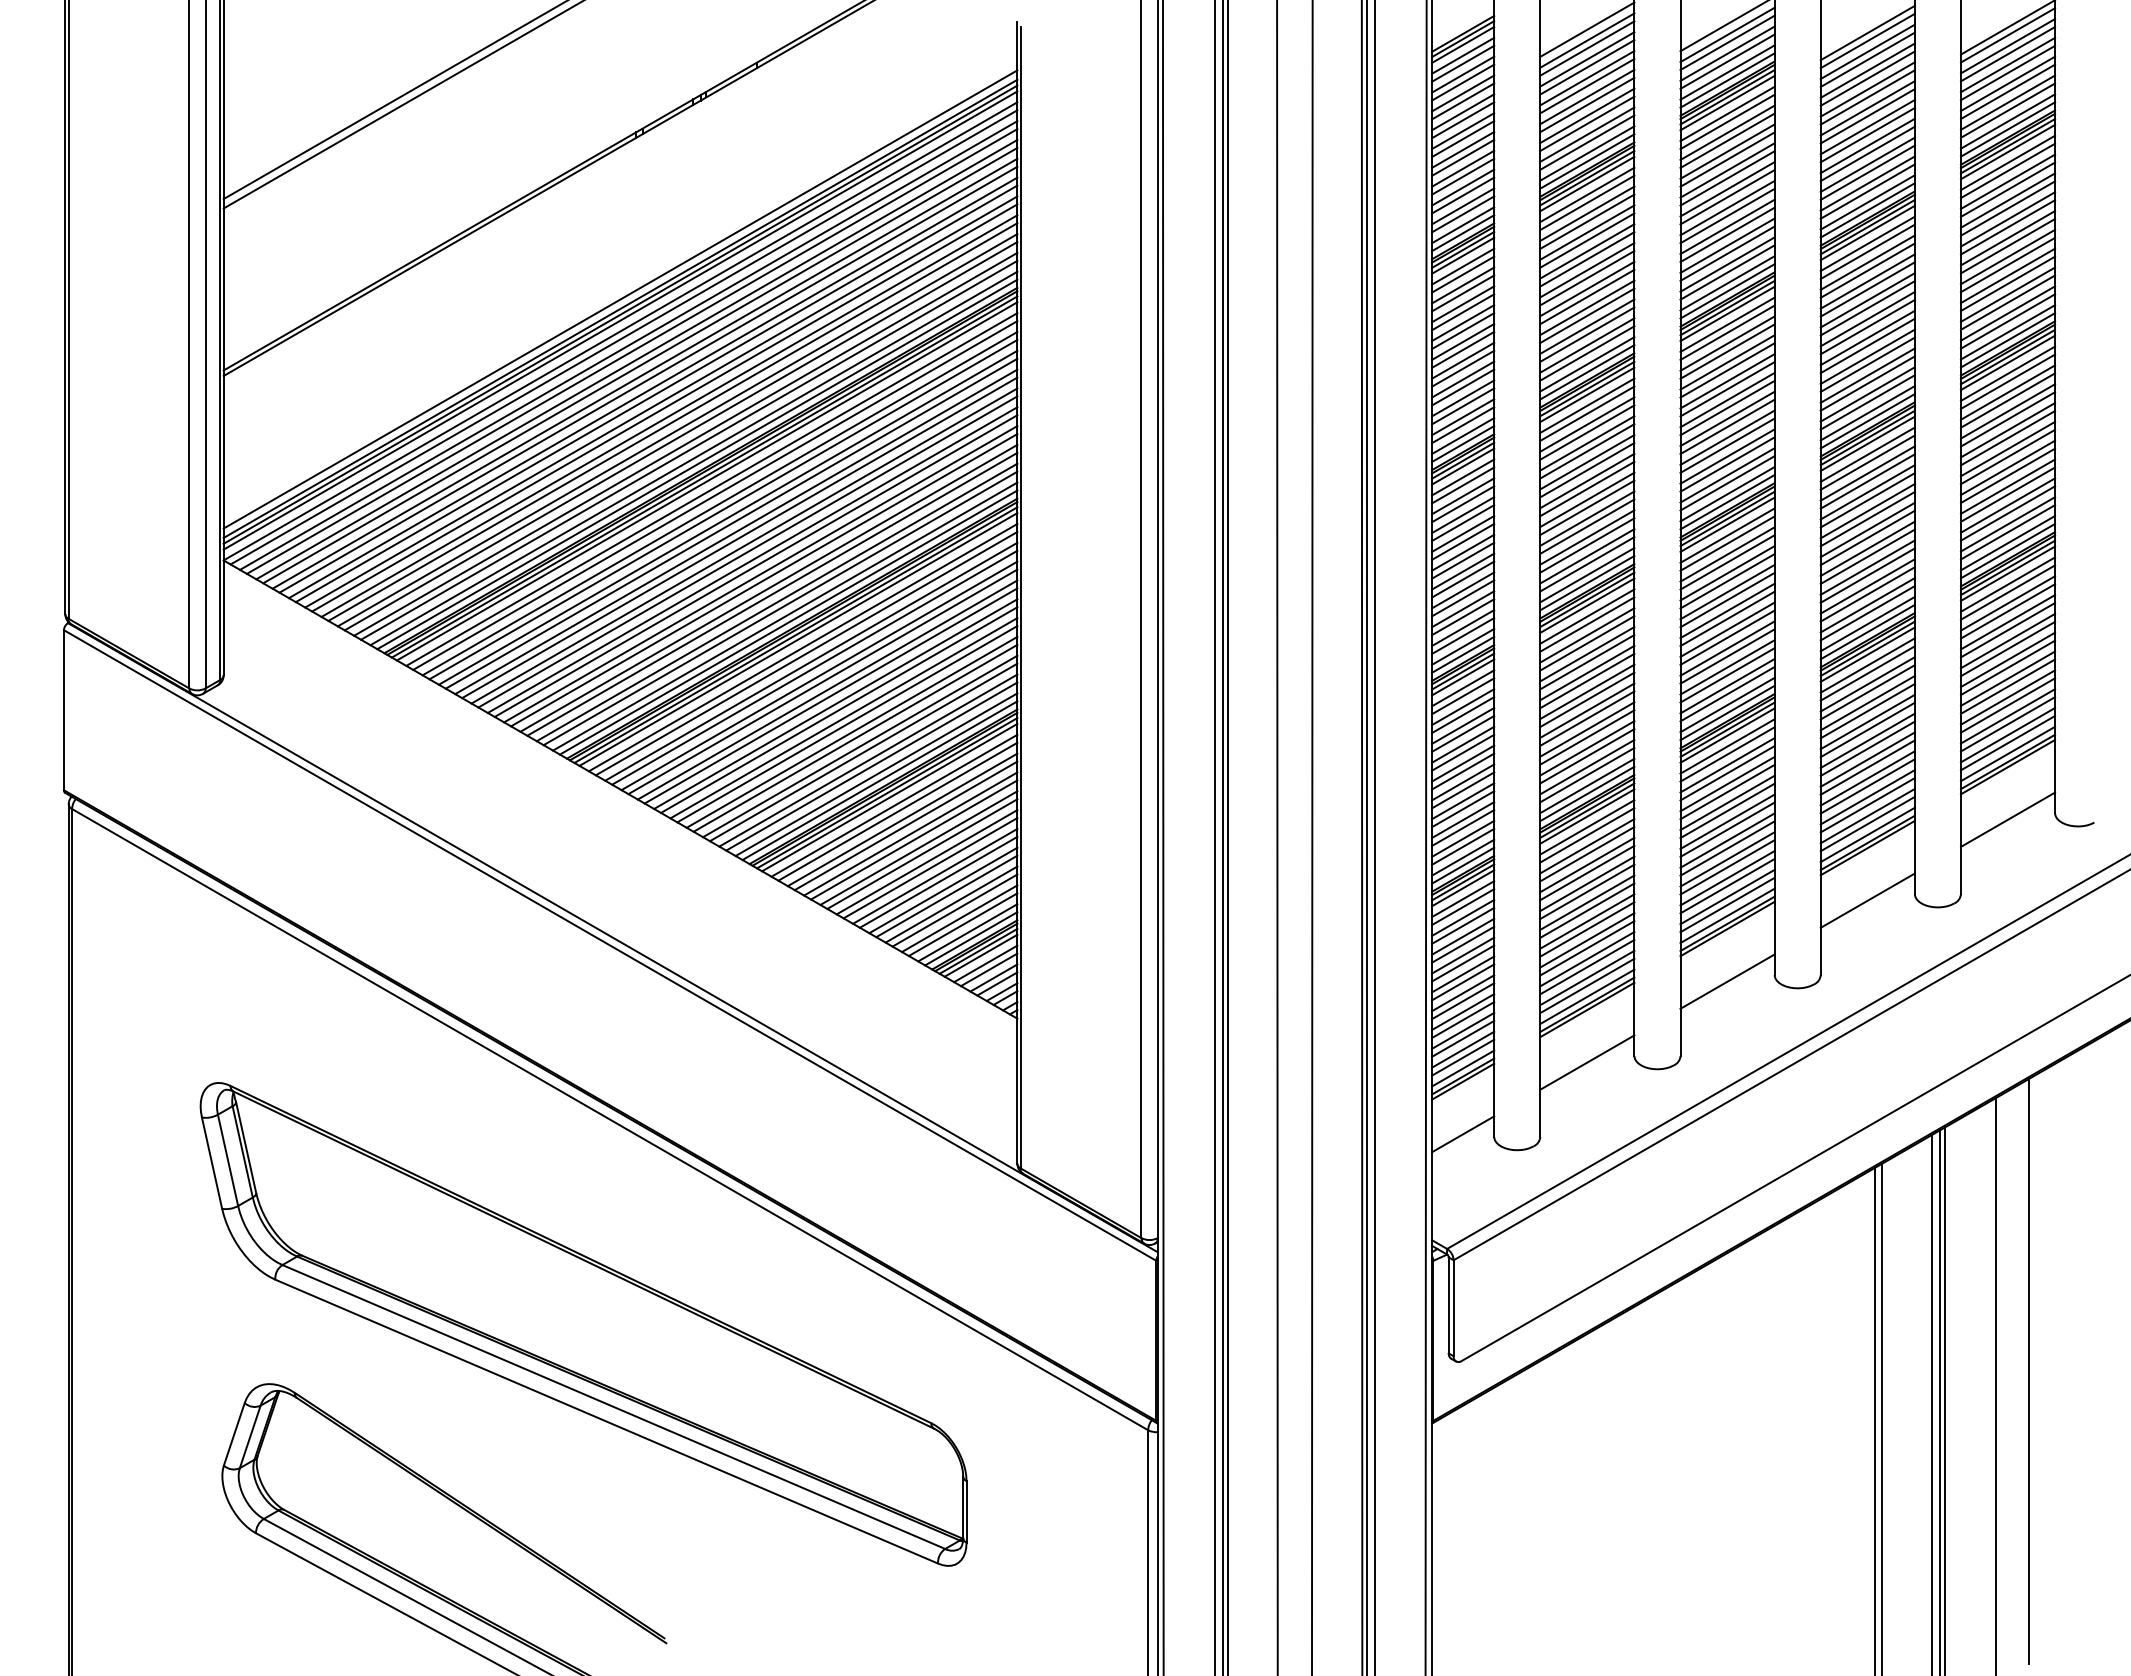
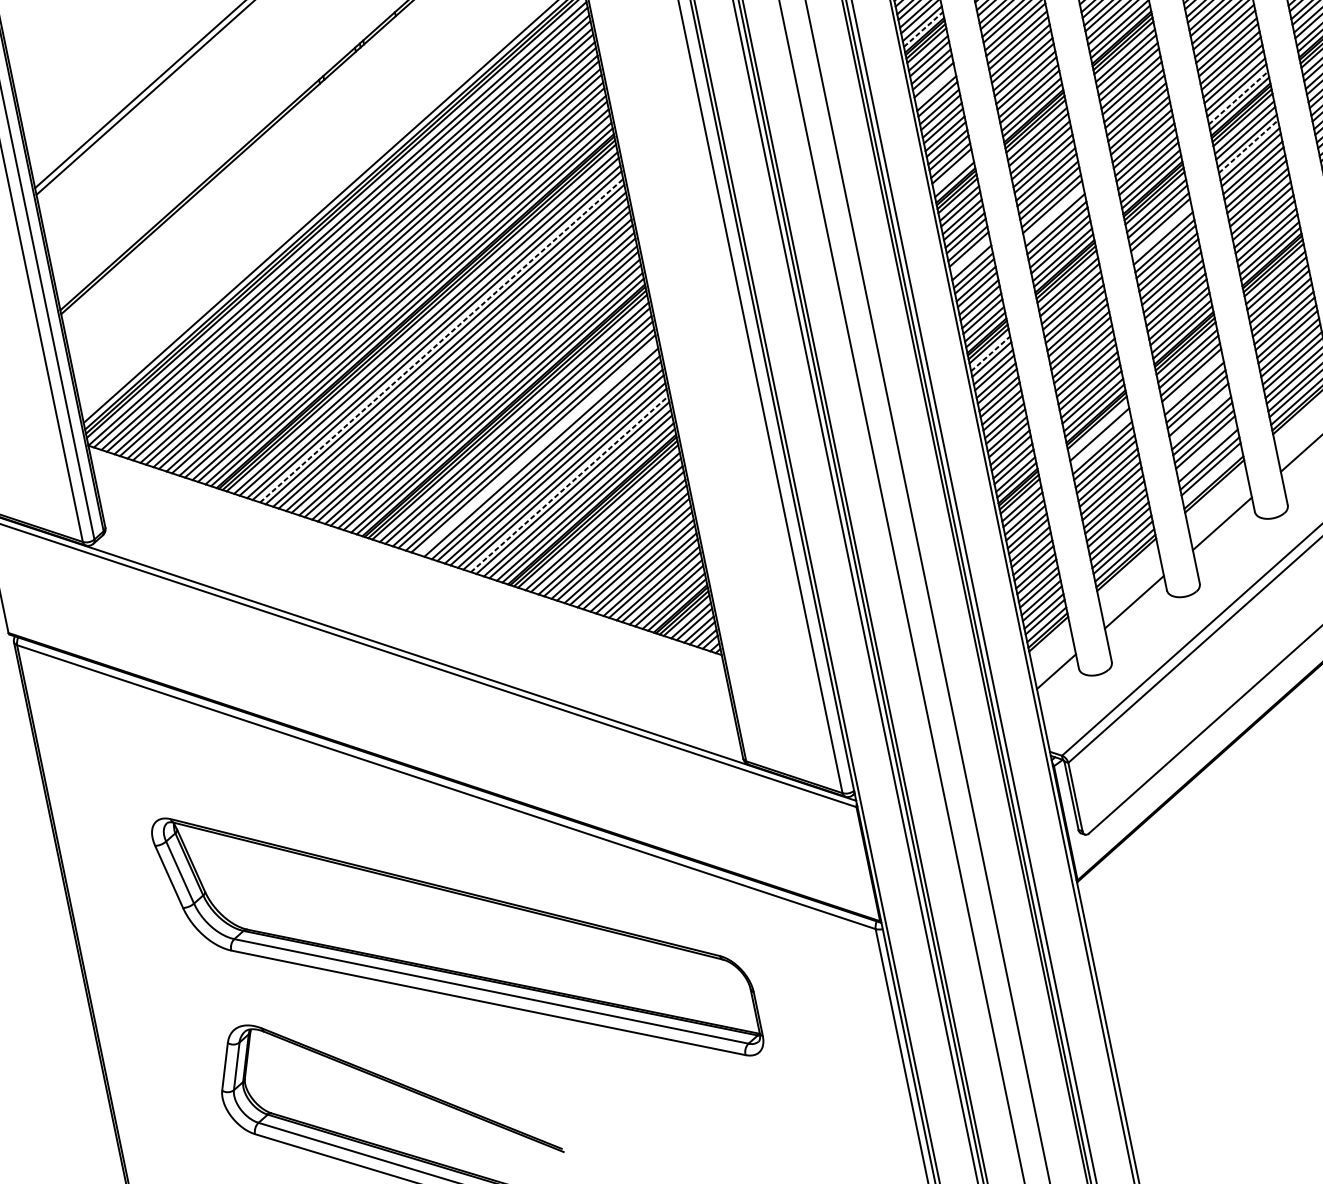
line: (1463, 233) -> (923, 29), solid -> dashed
line: (1463, 312) -> (935, 85), removed
line: (1868, 413) -> (1239, 98), solid -> dashed
line: (1463, 436) -> (953, 174), removed
line: (1868, 481) -> (1249, 146), solid -> dashed
line: (728, 517) -> (441, 340), solid -> dashed
line: (1587, 518) -> (1054, 214), removed
line: (1463, 552) -> (970, 257), removed
line: (1727, 573) -> (1162, 233), removed
line: (1463, 688) -> (990, 353), solid -> dashed
line: (827, 689) -> (537, 448), removed
line: (860, 746) -> (569, 484), solid -> dashed
line: (1727, 783) -> (1193, 382), removed
line: (1587, 816) -> (1098, 426), removed
line: (1727, 829) -> (1199, 415), removed
line: (1587, 835) -> (1101, 440), removed
line: (1727, 878) -> (1207, 450), removed
line: (1727, 915) -> (1212, 476), removed

